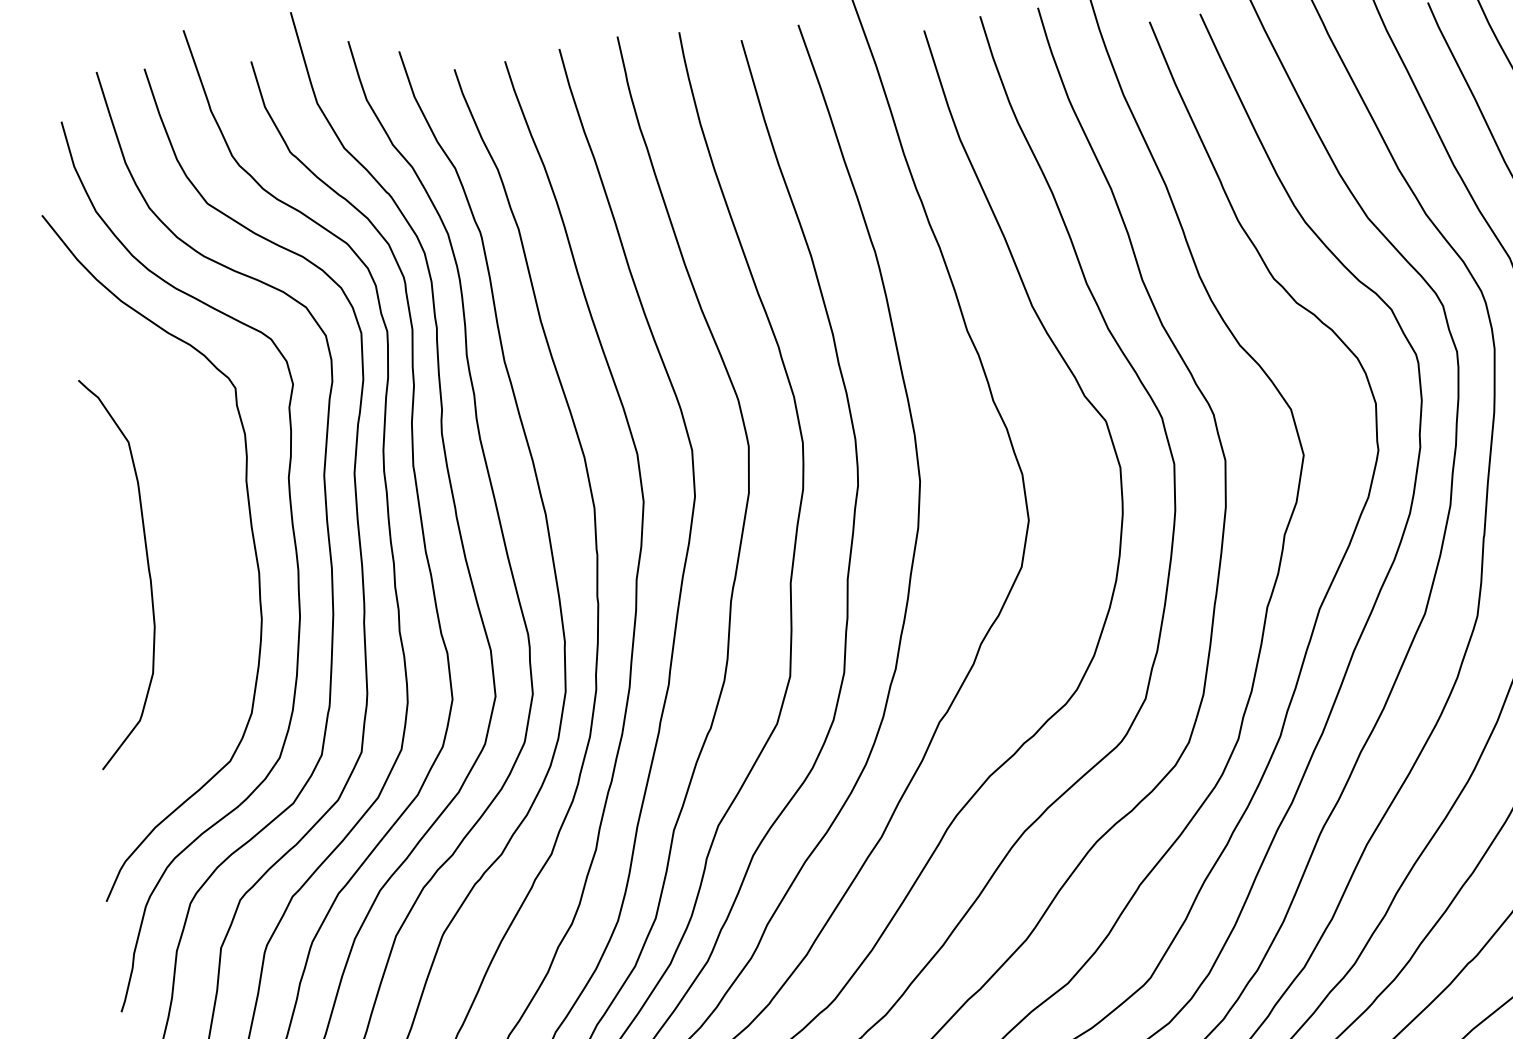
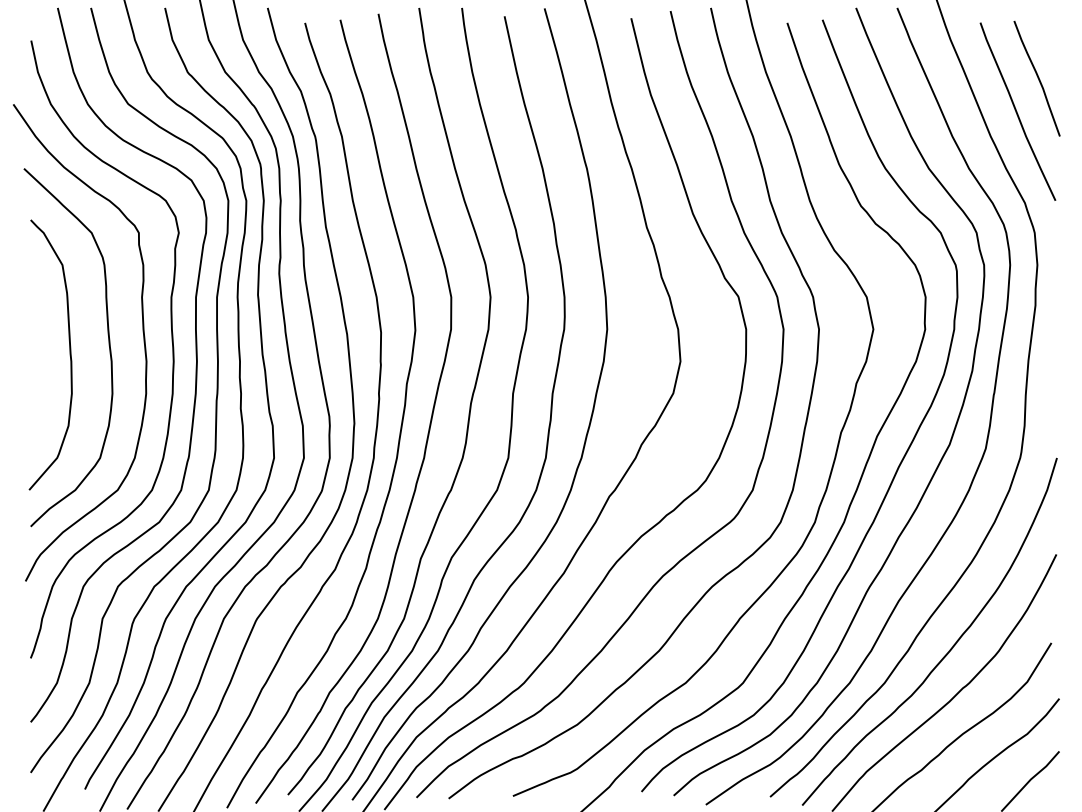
curve: (202, 553) -> (108, 345), added

